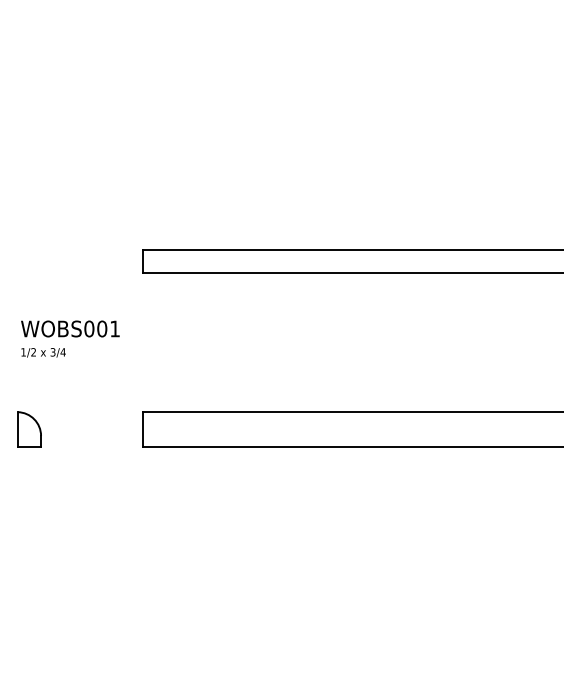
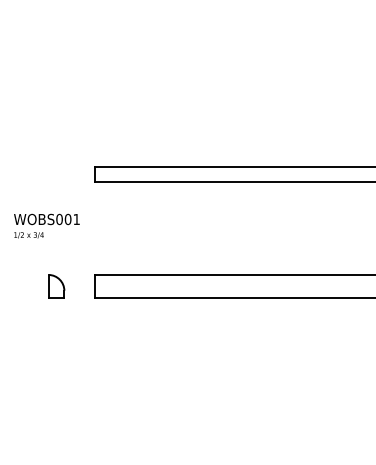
part: (29, 429) -> (56, 286), moved

